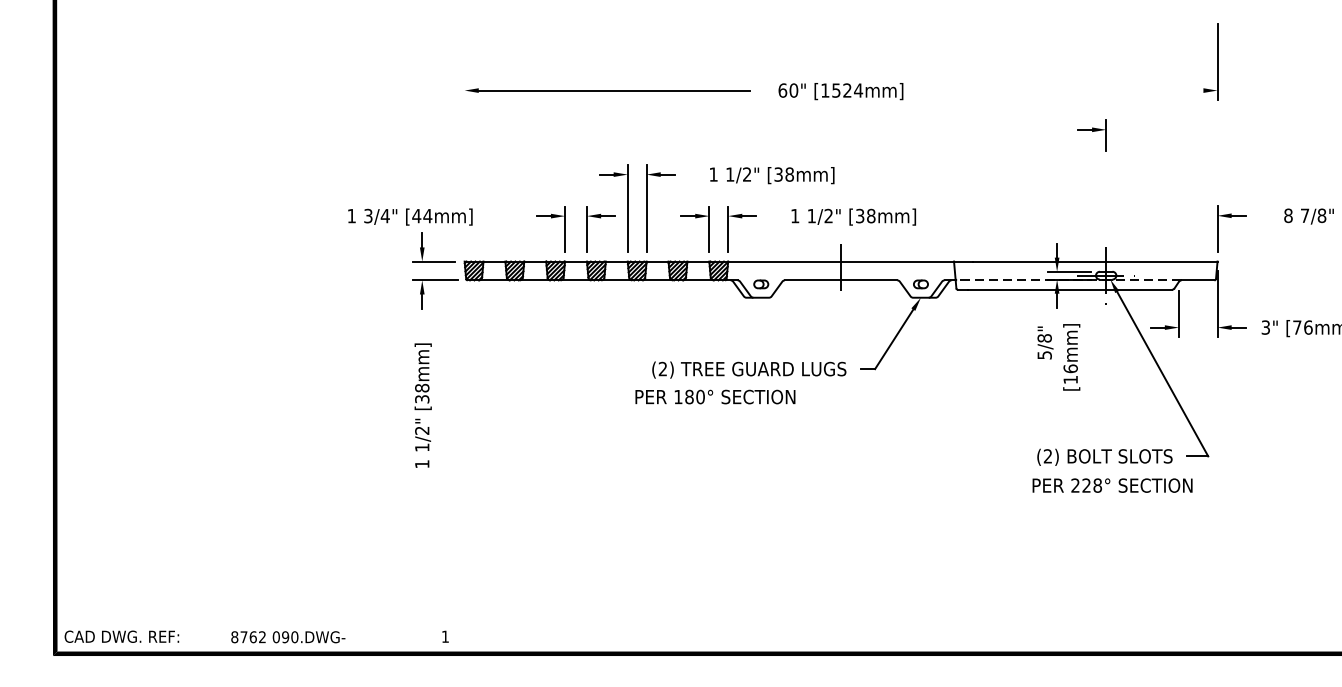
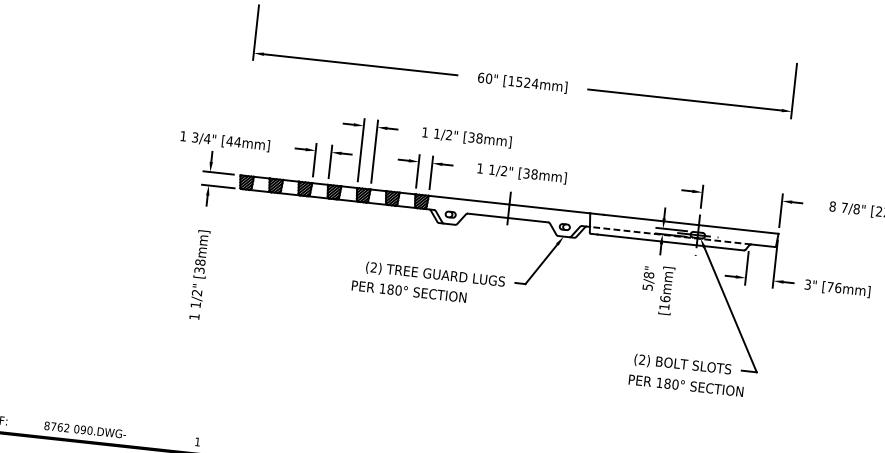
line: (464, 61) -> (255, 32), added
line: (1067, 90) -> (684, 99), added
part: (1091, 135) -> (691, 195), moved
text: (410, 216) -> (225, 141), moved
text: (1086, 485) -> (667, 383), 228° -> 180°

